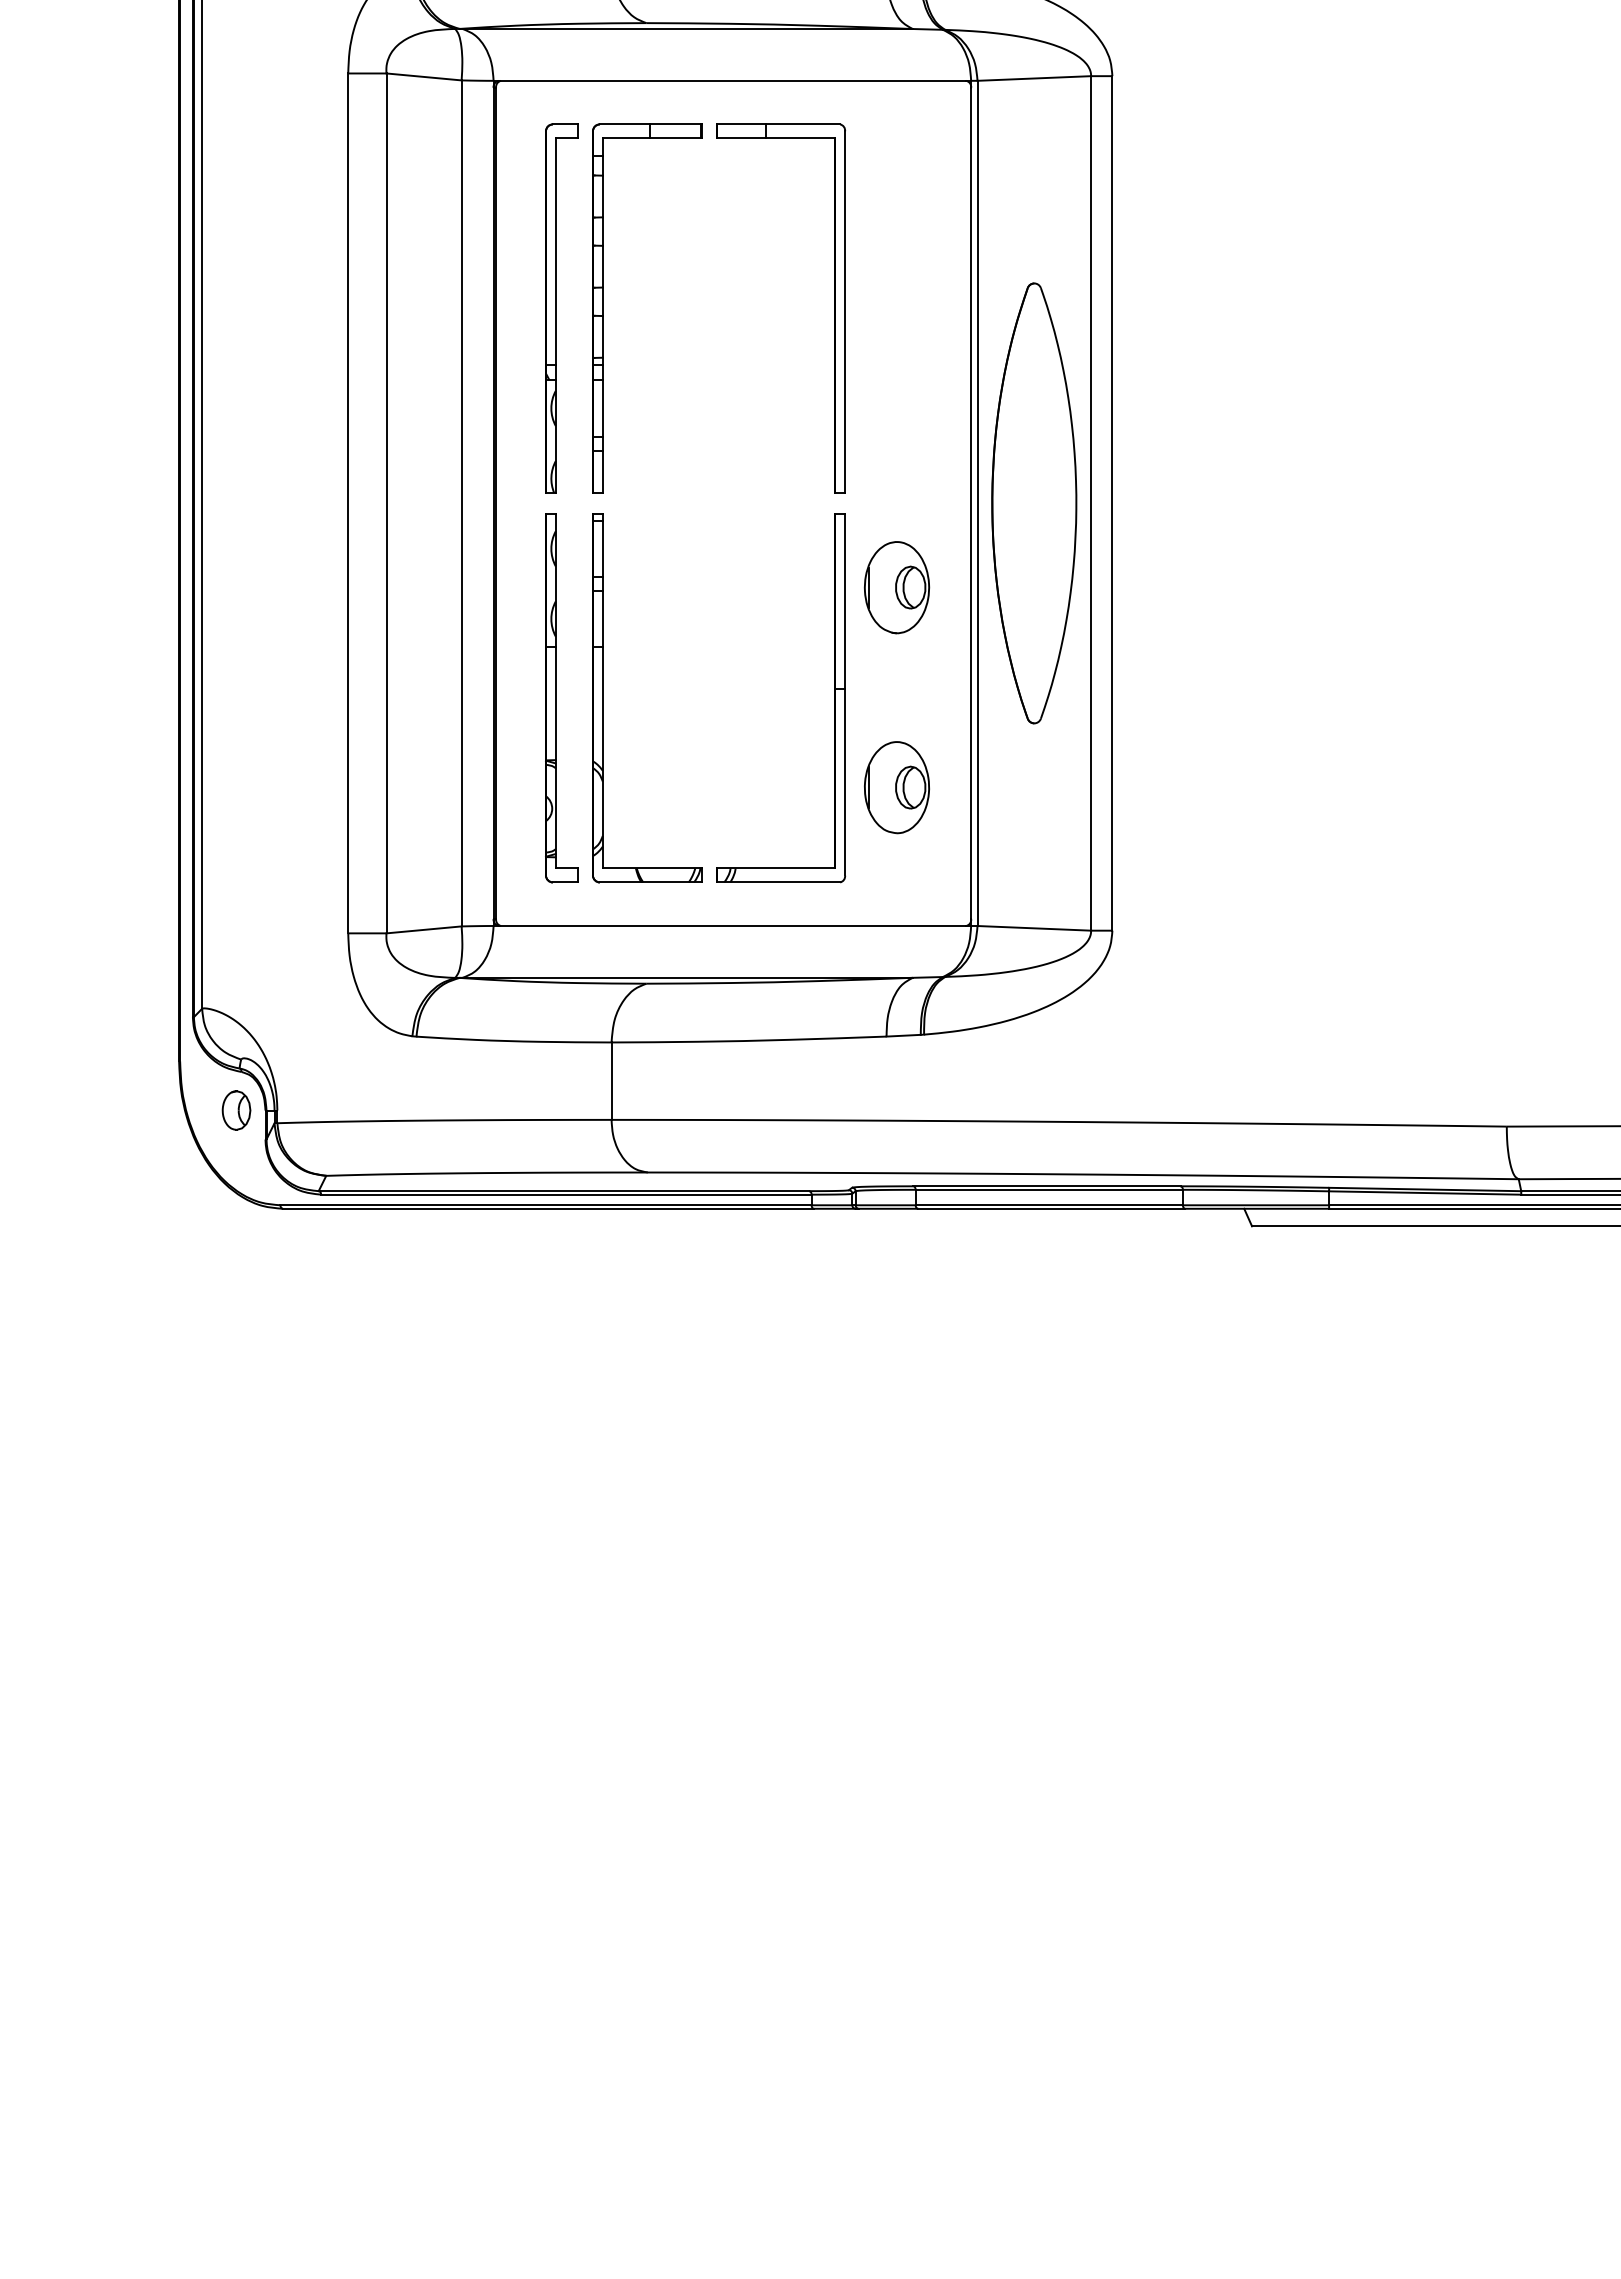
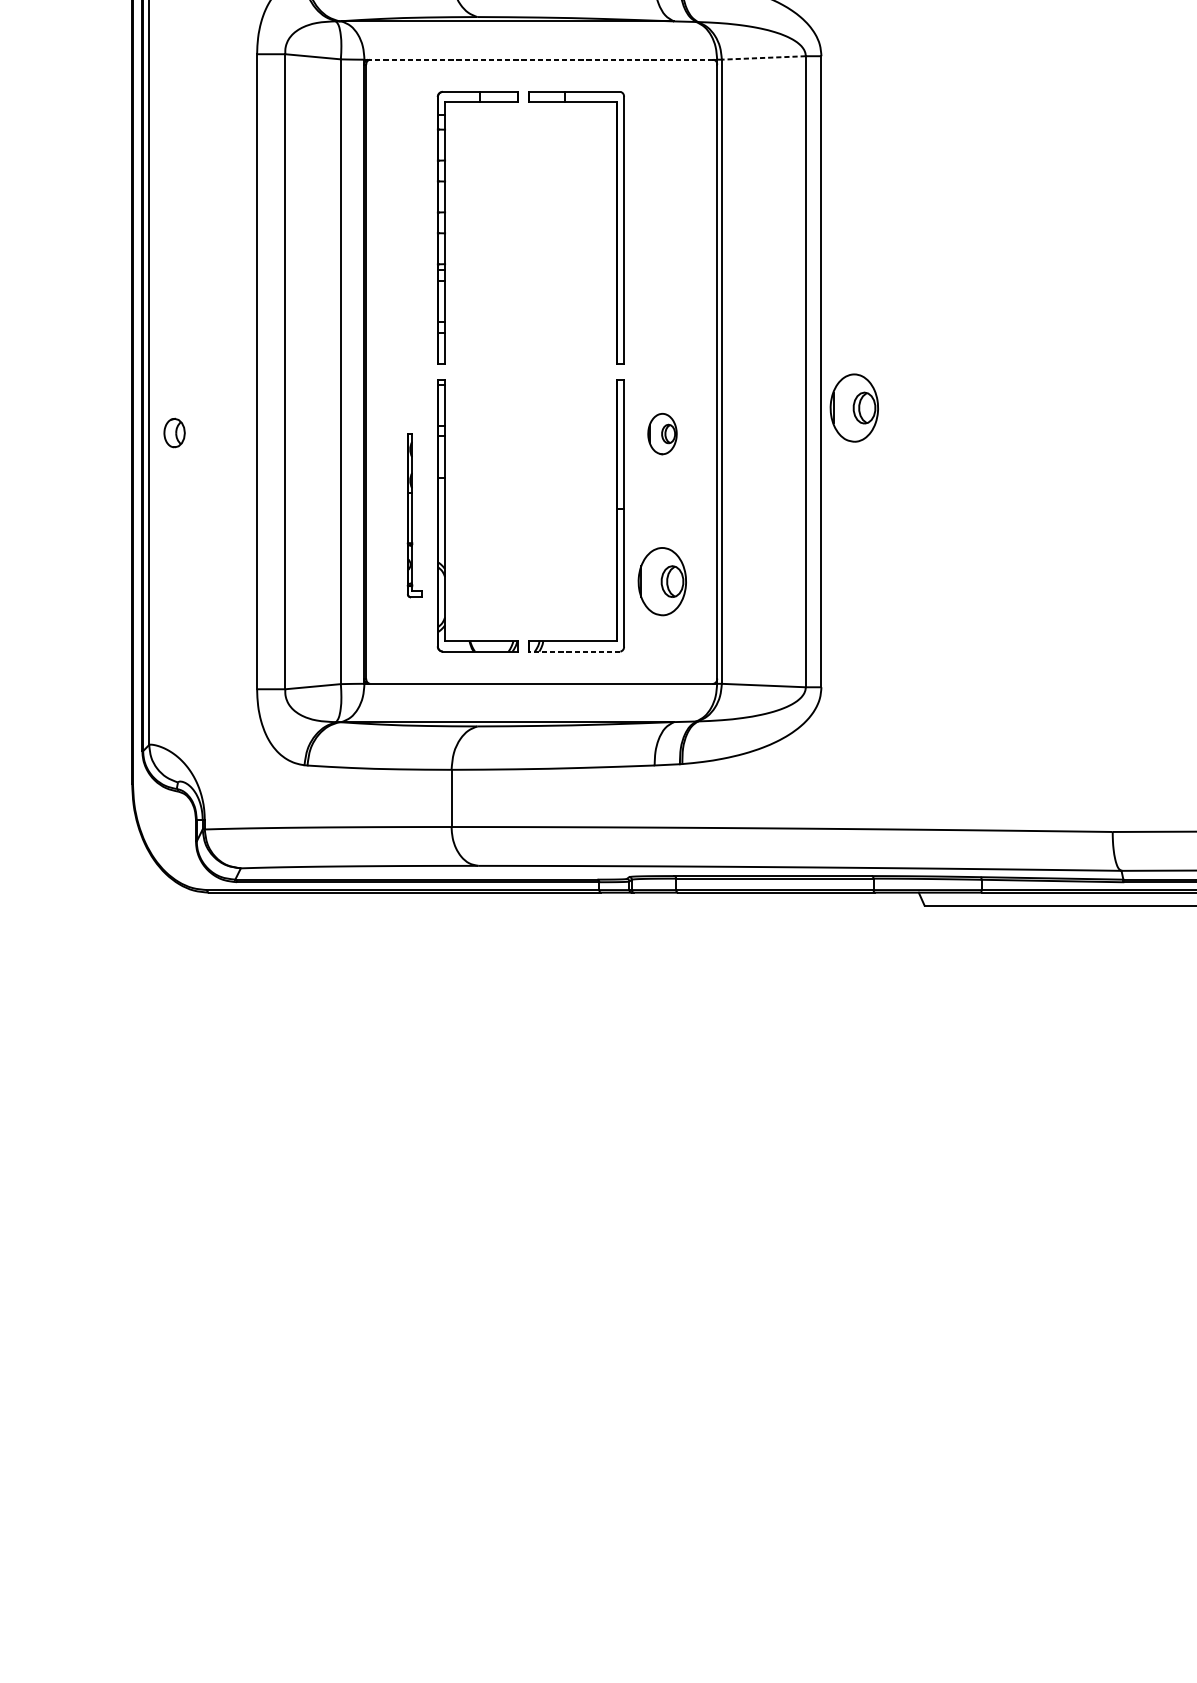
line: (1034, 78) -> (763, 57), solid -> dashed
line: (732, 80) -> (540, 59), solid -> dashed
part: (561, 308) -> (414, 227), removed
part: (1034, 503) -> (763, 371), removed
part: (1156, 552) -> (854, 408), added
part: (897, 587) -> (662, 433), size x0.6
part: (561, 698) -> (414, 515), size x0.6
line: (778, 882) -> (574, 651), solid -> dashed
part: (236, 1110) -> (174, 433), moved

